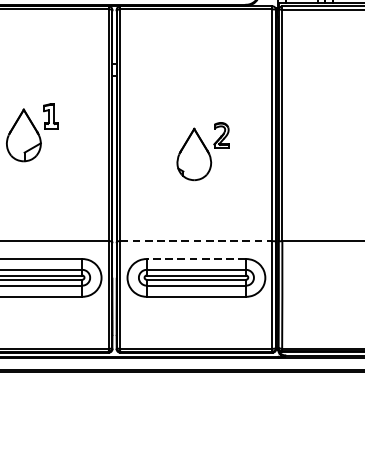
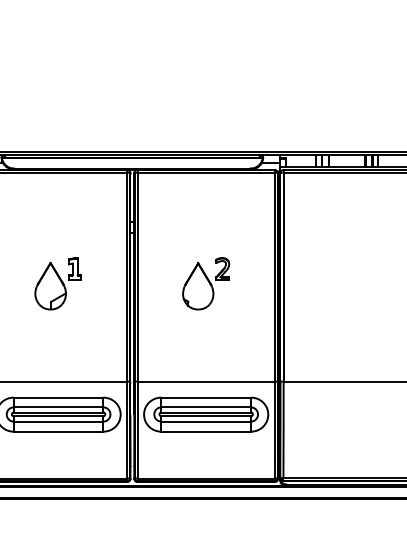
part: (203, 151) -> (206, 283), moved
line: (196, 241) -> (206, 381), dashed -> solid
line: (196, 258) -> (206, 397), dashed -> solid

